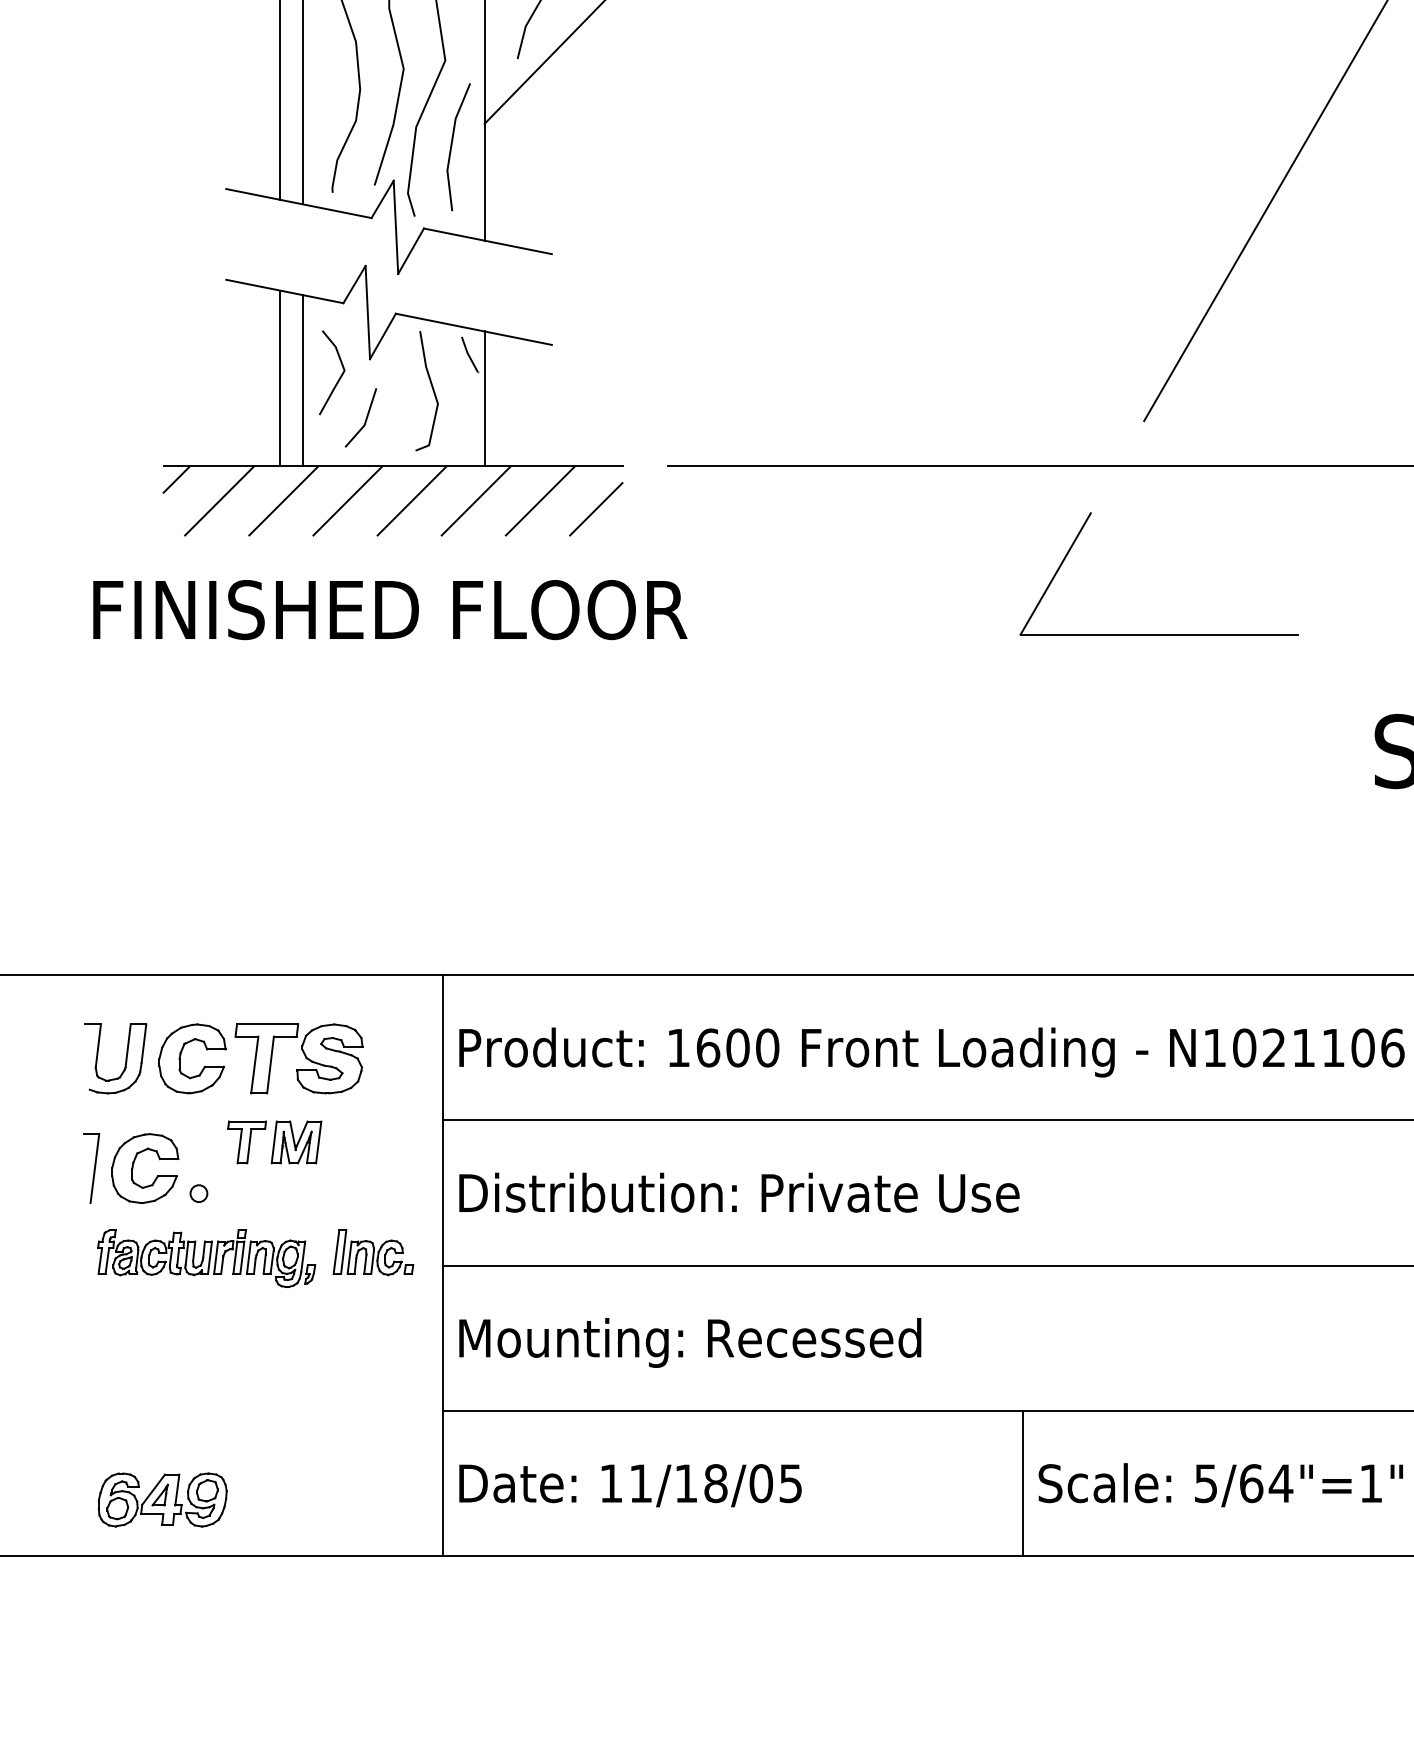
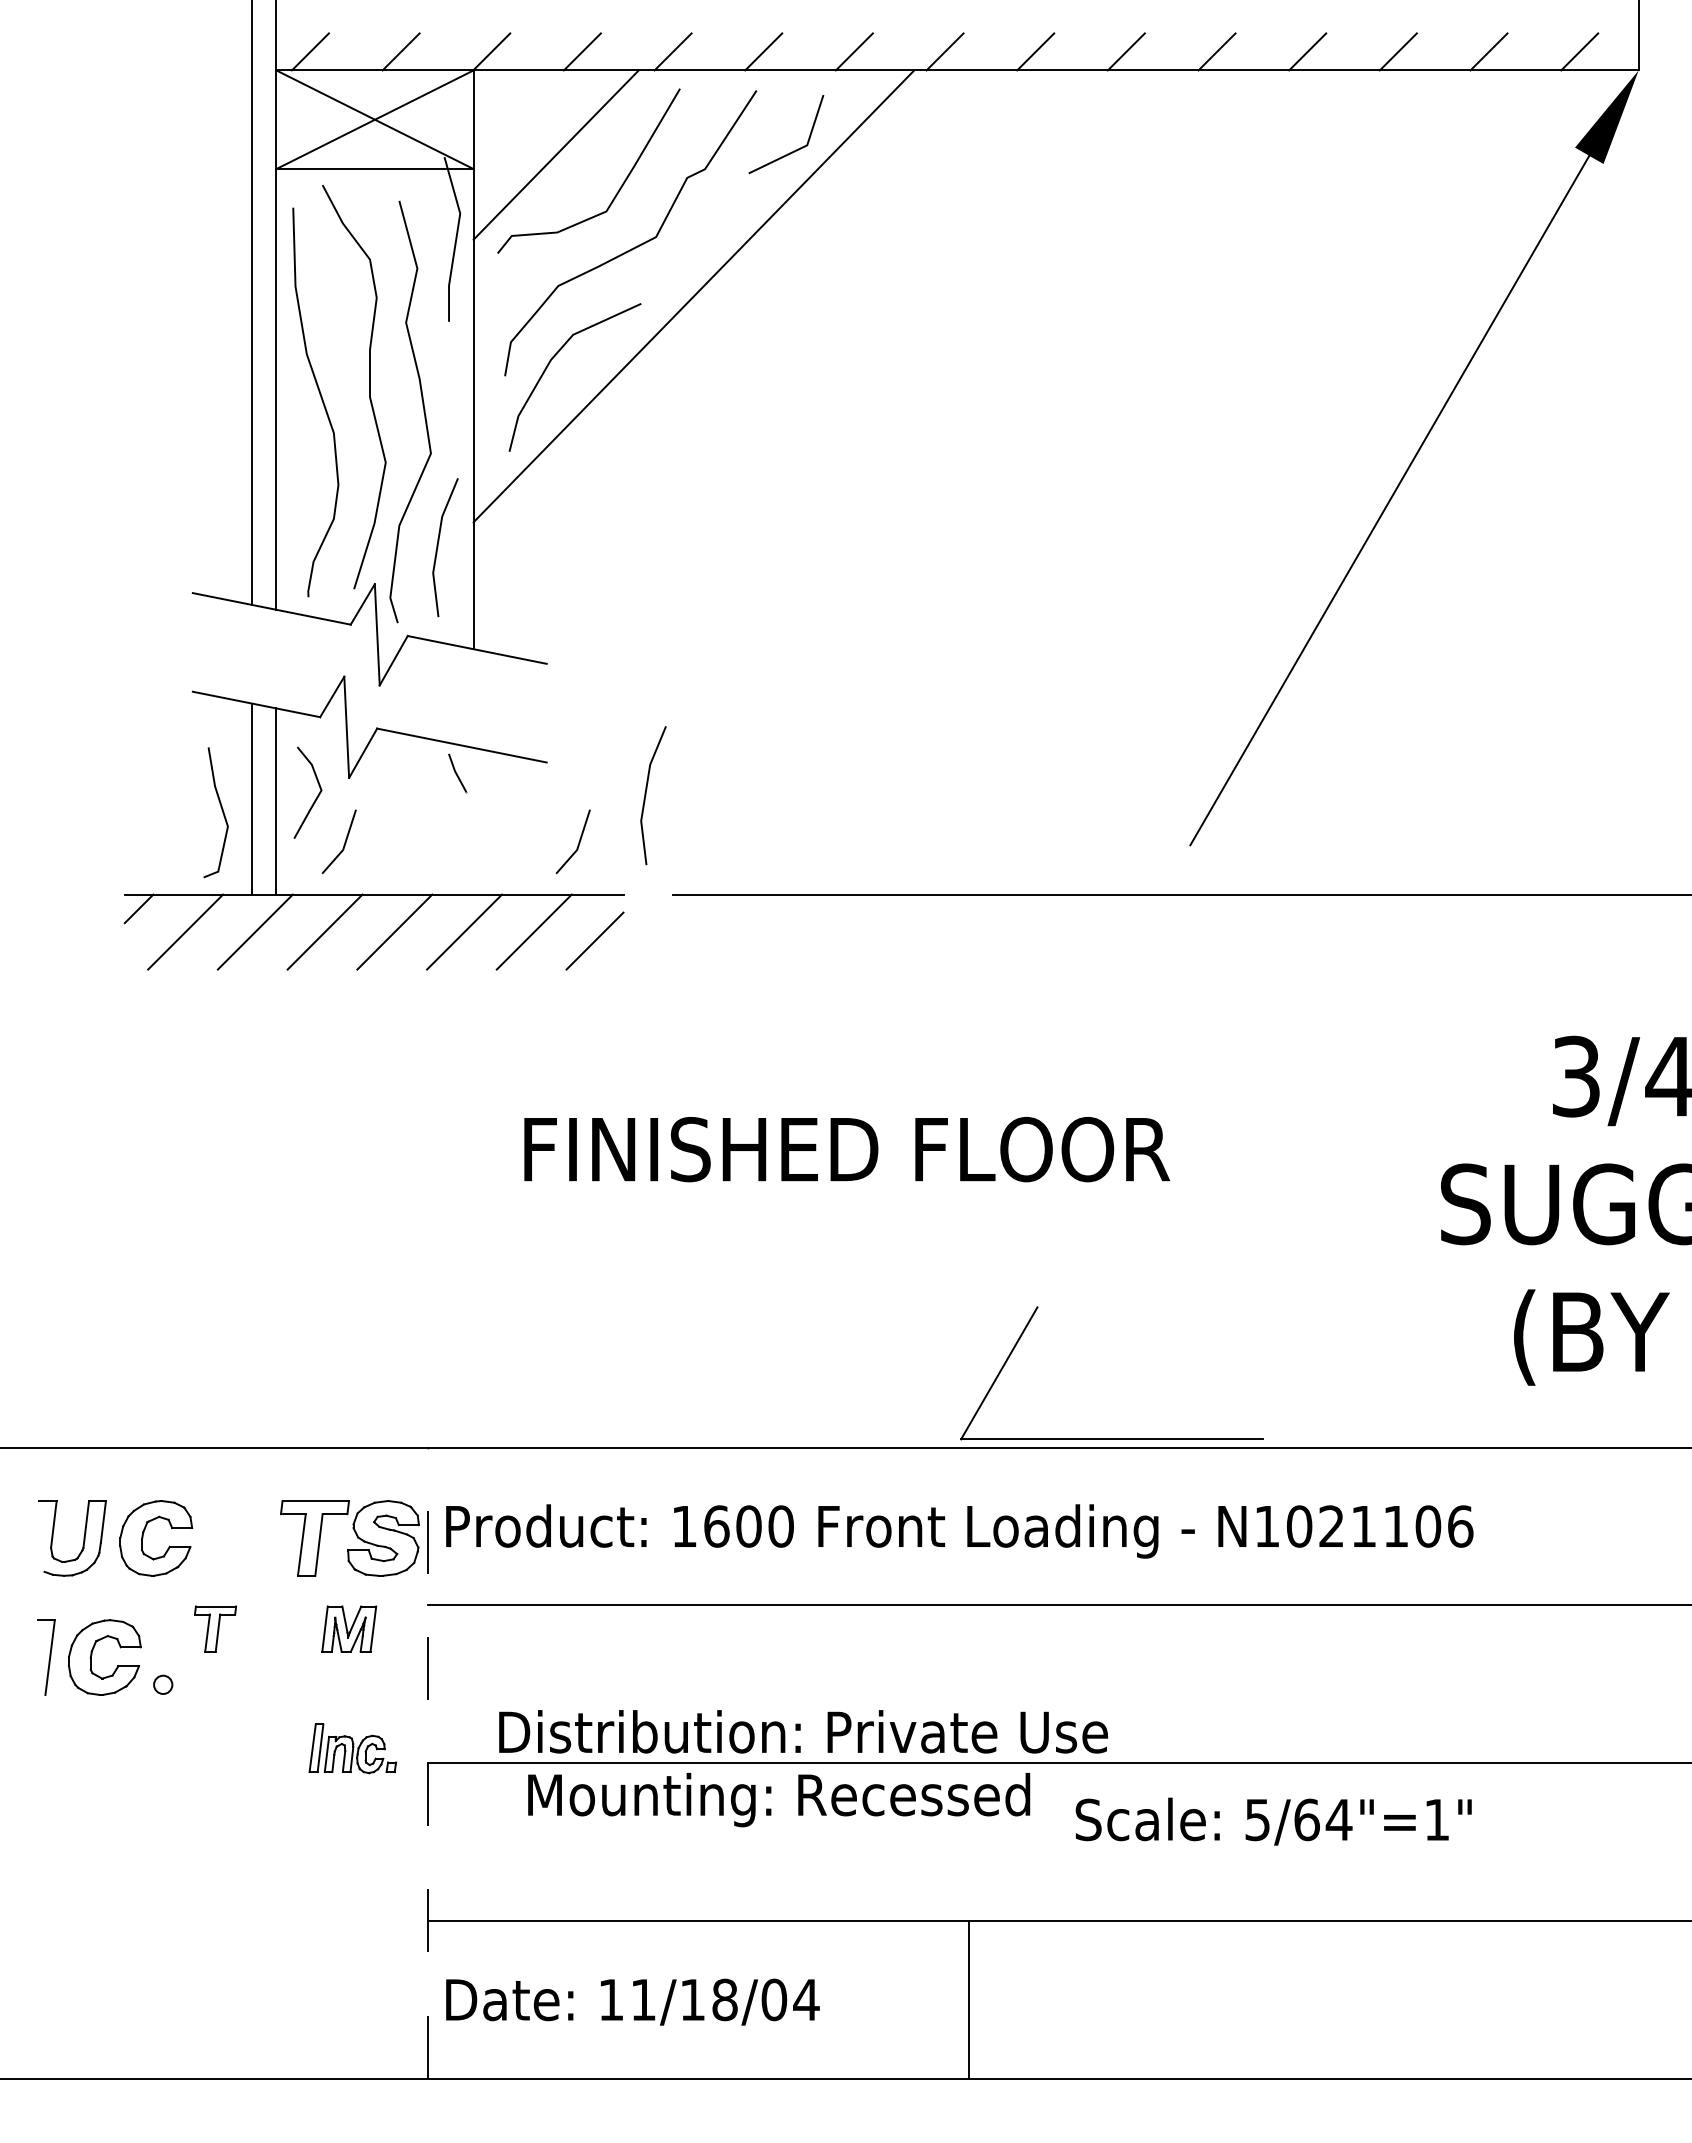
line: (643, 375) -> (646, 795), added
curve: (432, 389) -> (221, 810), moved
line: (484, 398) -> (473, 820), removed
line: (581, 417) -> (578, 841), added
text: (390, 609) -> (847, 1149), moved
part: (1158, 633) -> (1111, 1438), moved
part: (304, 1055) -> (355, 1534), moved
part: (296, 1141) -> (349, 1628), moved
text: (739, 1192) -> (803, 1731), moved
part: (206, 1258) -> (171, 1755), removed
line: (442, 1266) -> (427, 1763), solid -> dashed
text: (690, 1343) -> (779, 1800), moved
line: (1023, 1483) -> (969, 1999), moved
text: (790, 1484) -> (806, 2000), 11/18/05 -> 11/18/04
text: (1220, 1485) -> (1273, 1821), moved
part: (162, 1499) -> (123, 2017), removed

